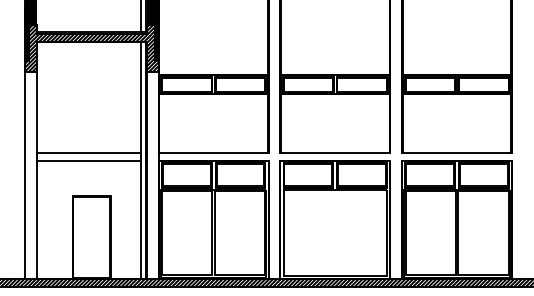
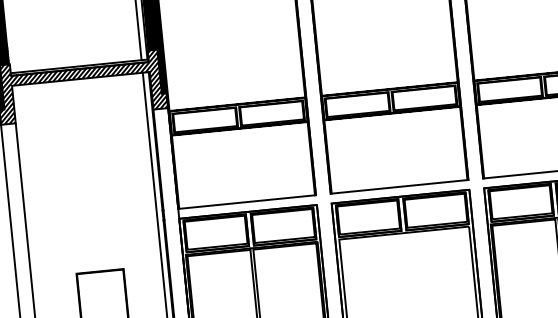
line: (88, 152) -> (90, 217), removed
line: (88, 160) -> (91, 227), removed

